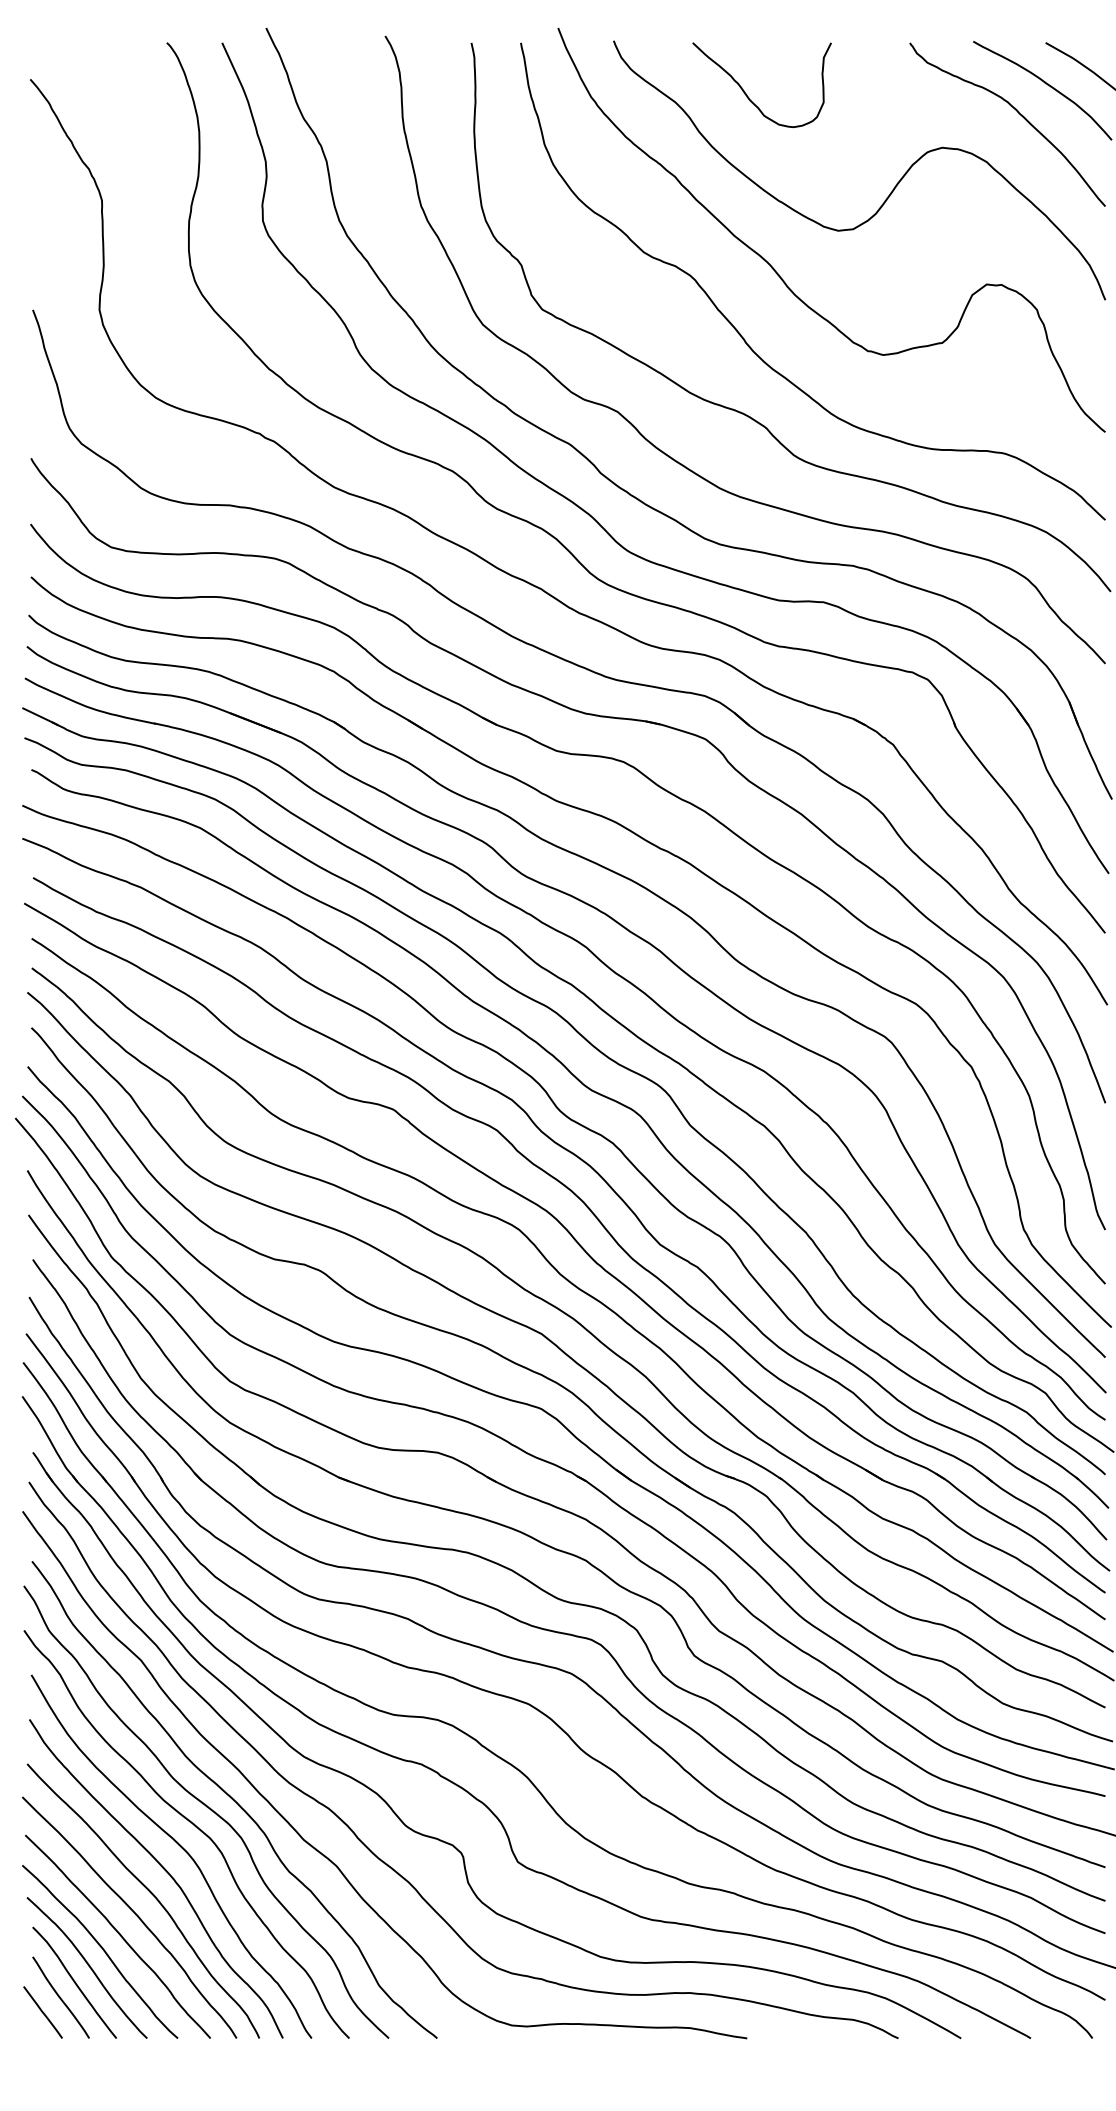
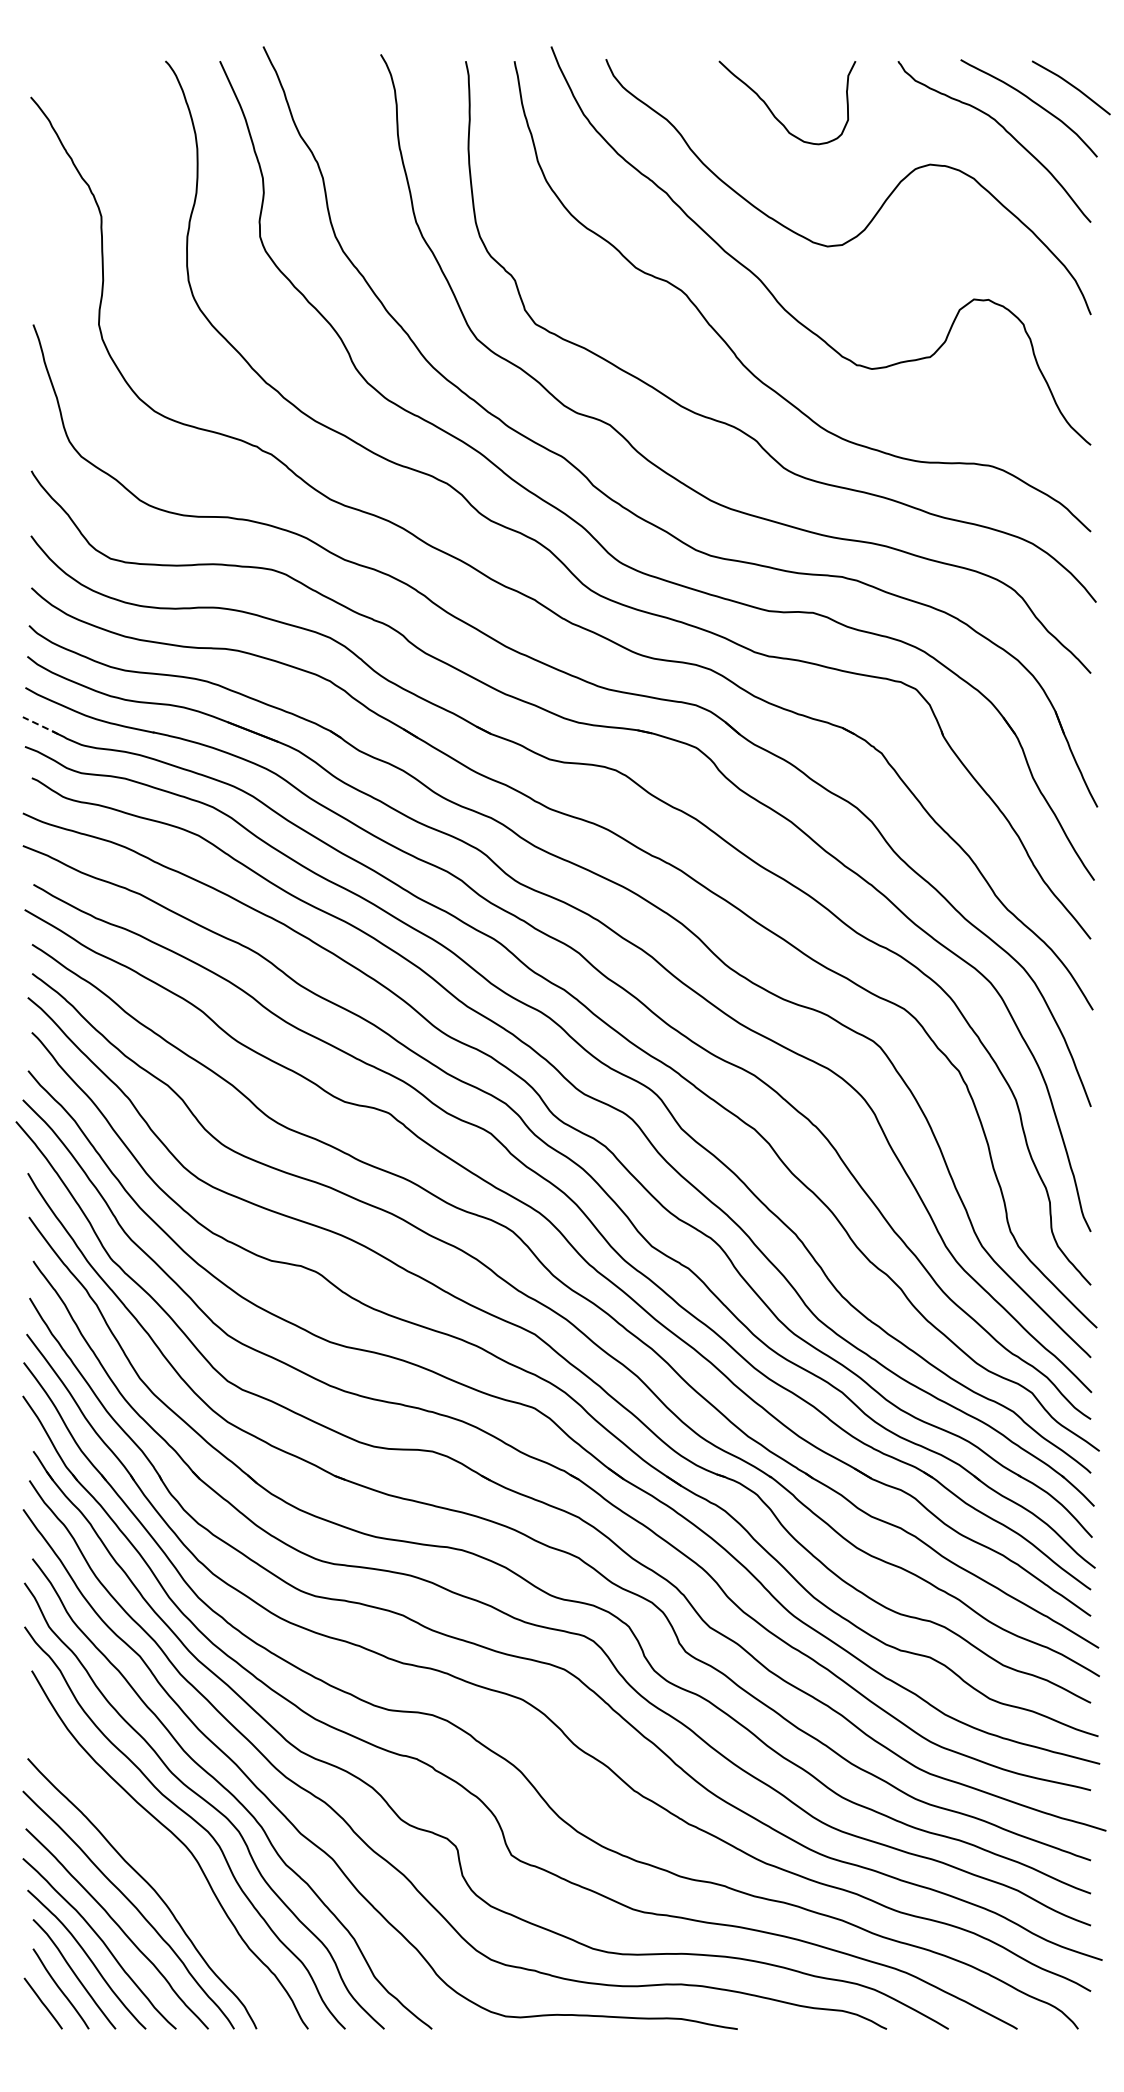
curve: (746, 93) -> (772, 111), moved
line: (40, 716) -> (40, 725), solid -> dashed
curve: (164, 1871) -> (163, 1864), removed

